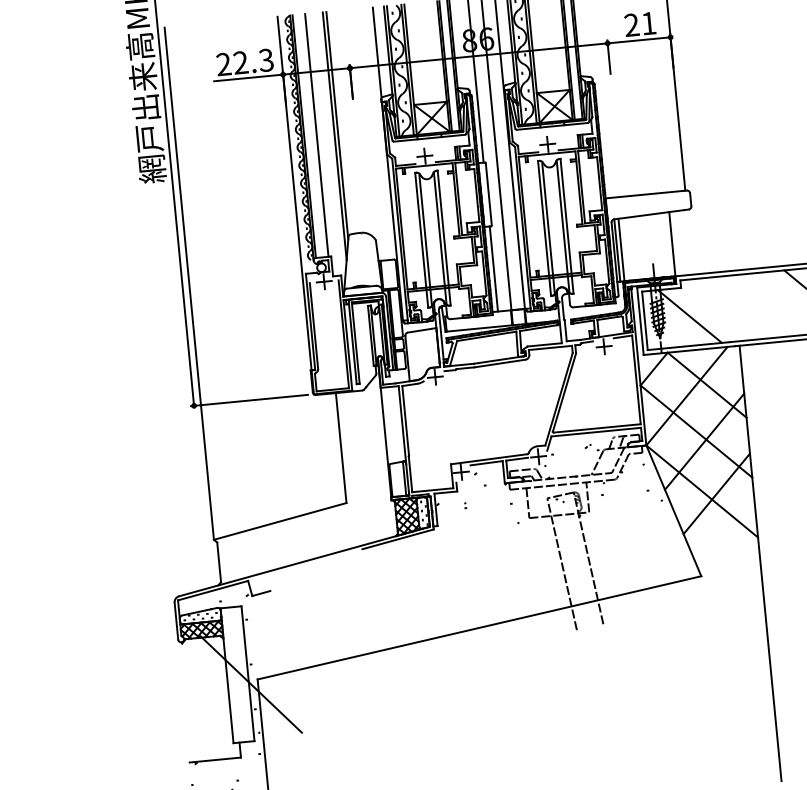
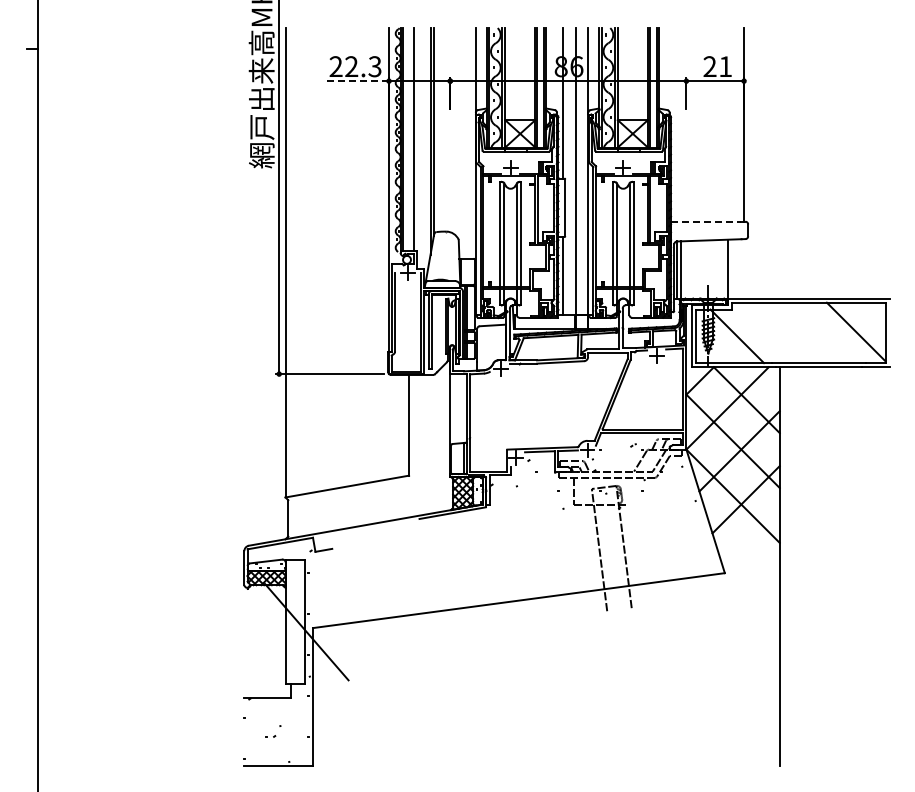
line: (248, 78) -> (357, 81), solid -> dashed
line: (644, 194) -> (706, 221), solid -> dashed
line: (587, 497) -> (628, 491), removed

